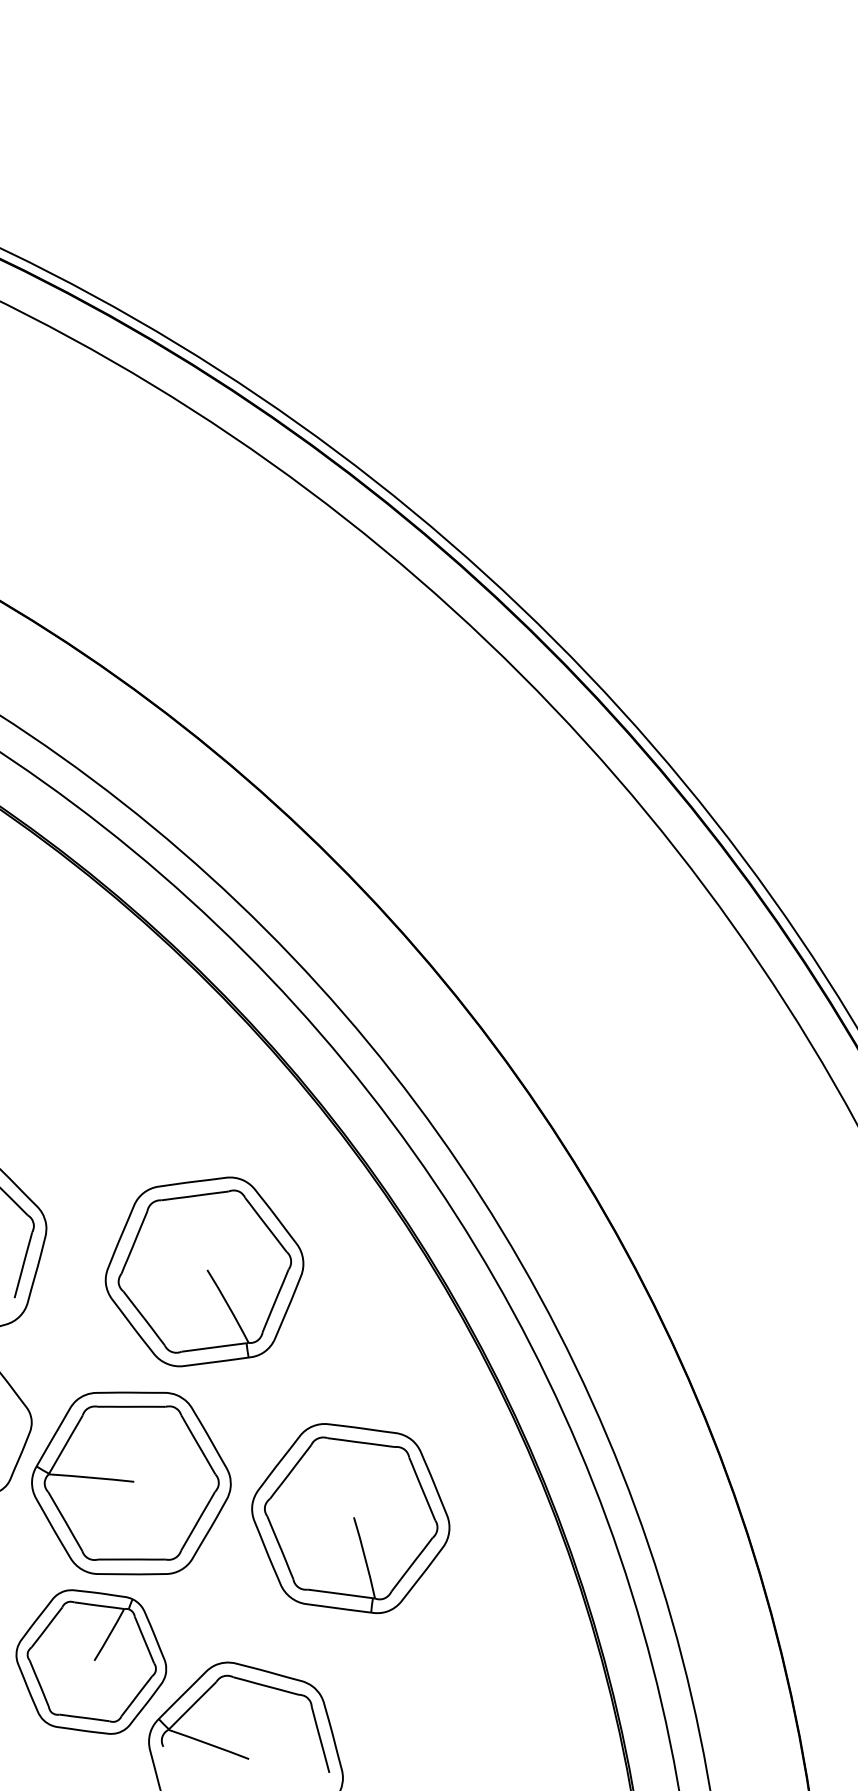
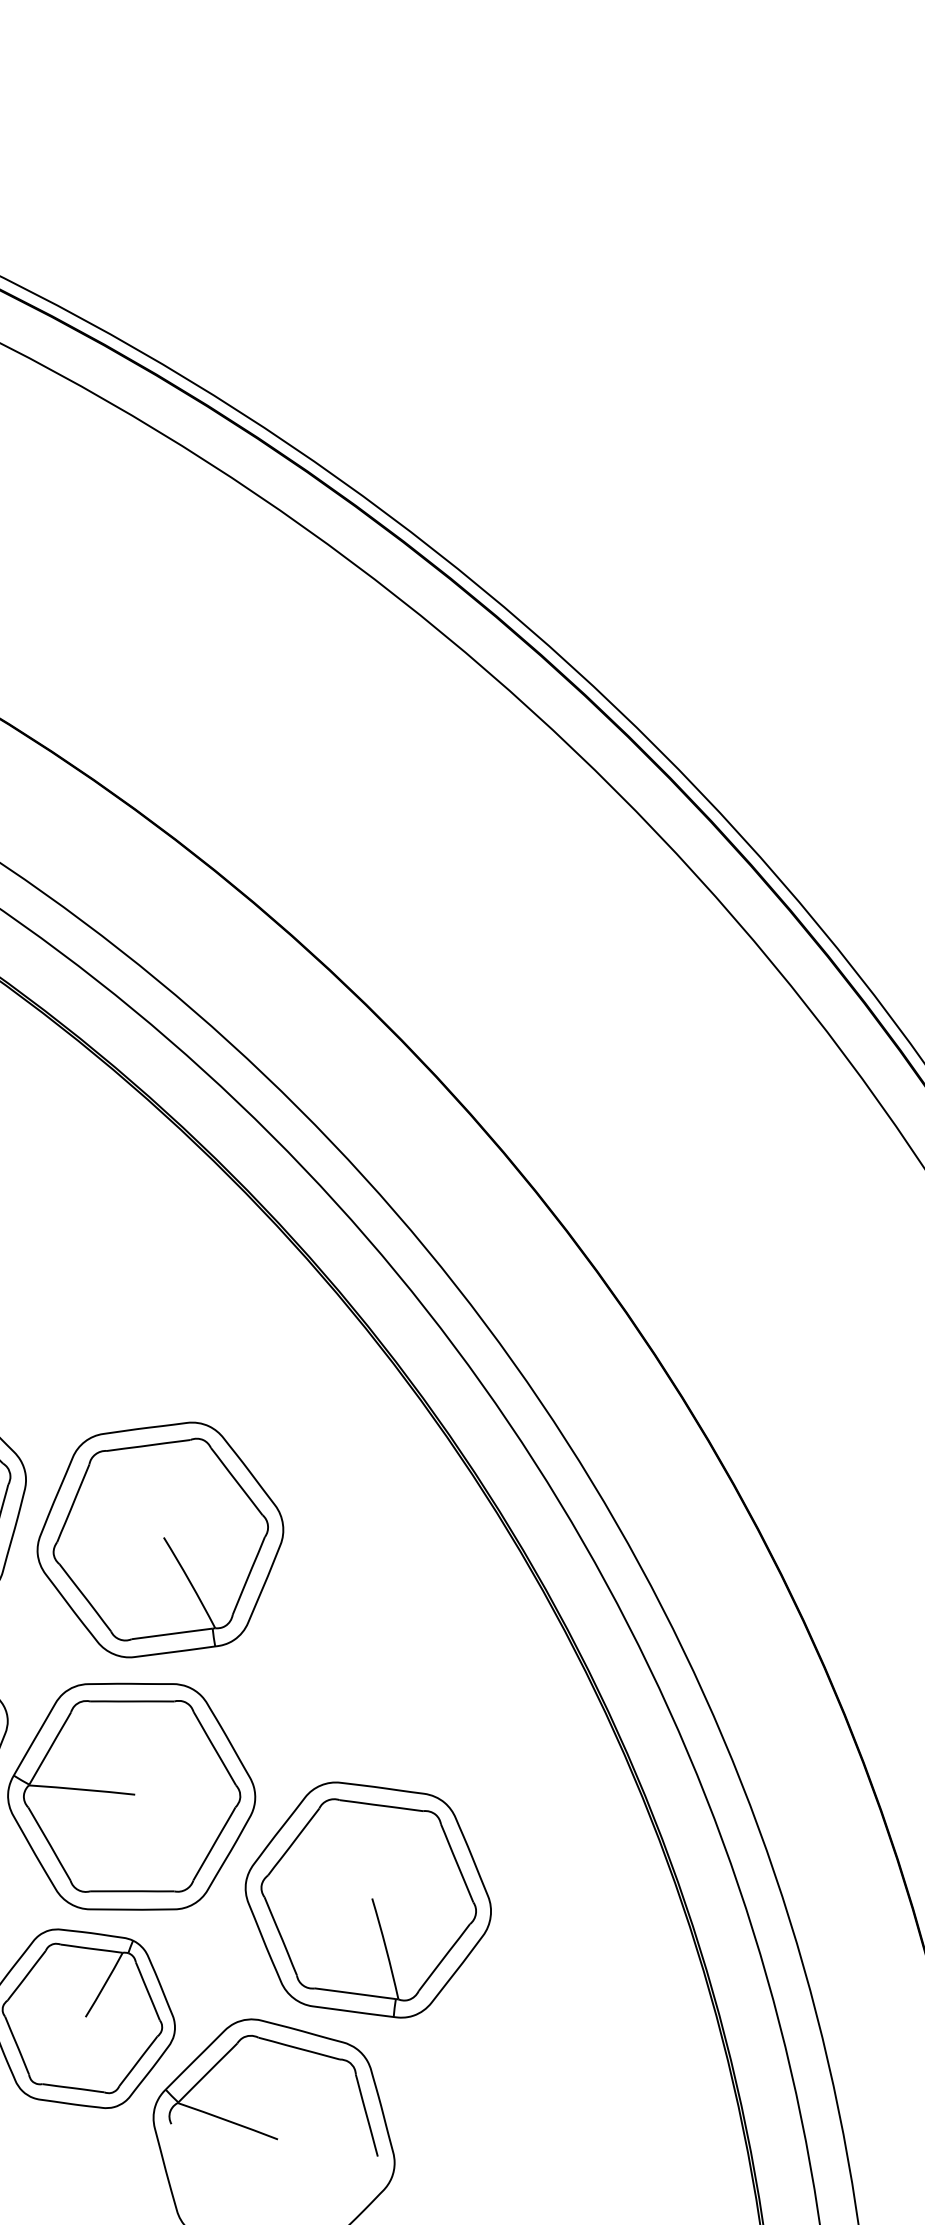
part: (204, 1271) -> (160, 1539), moved
part: (350, 1518) -> (367, 1899), moved

